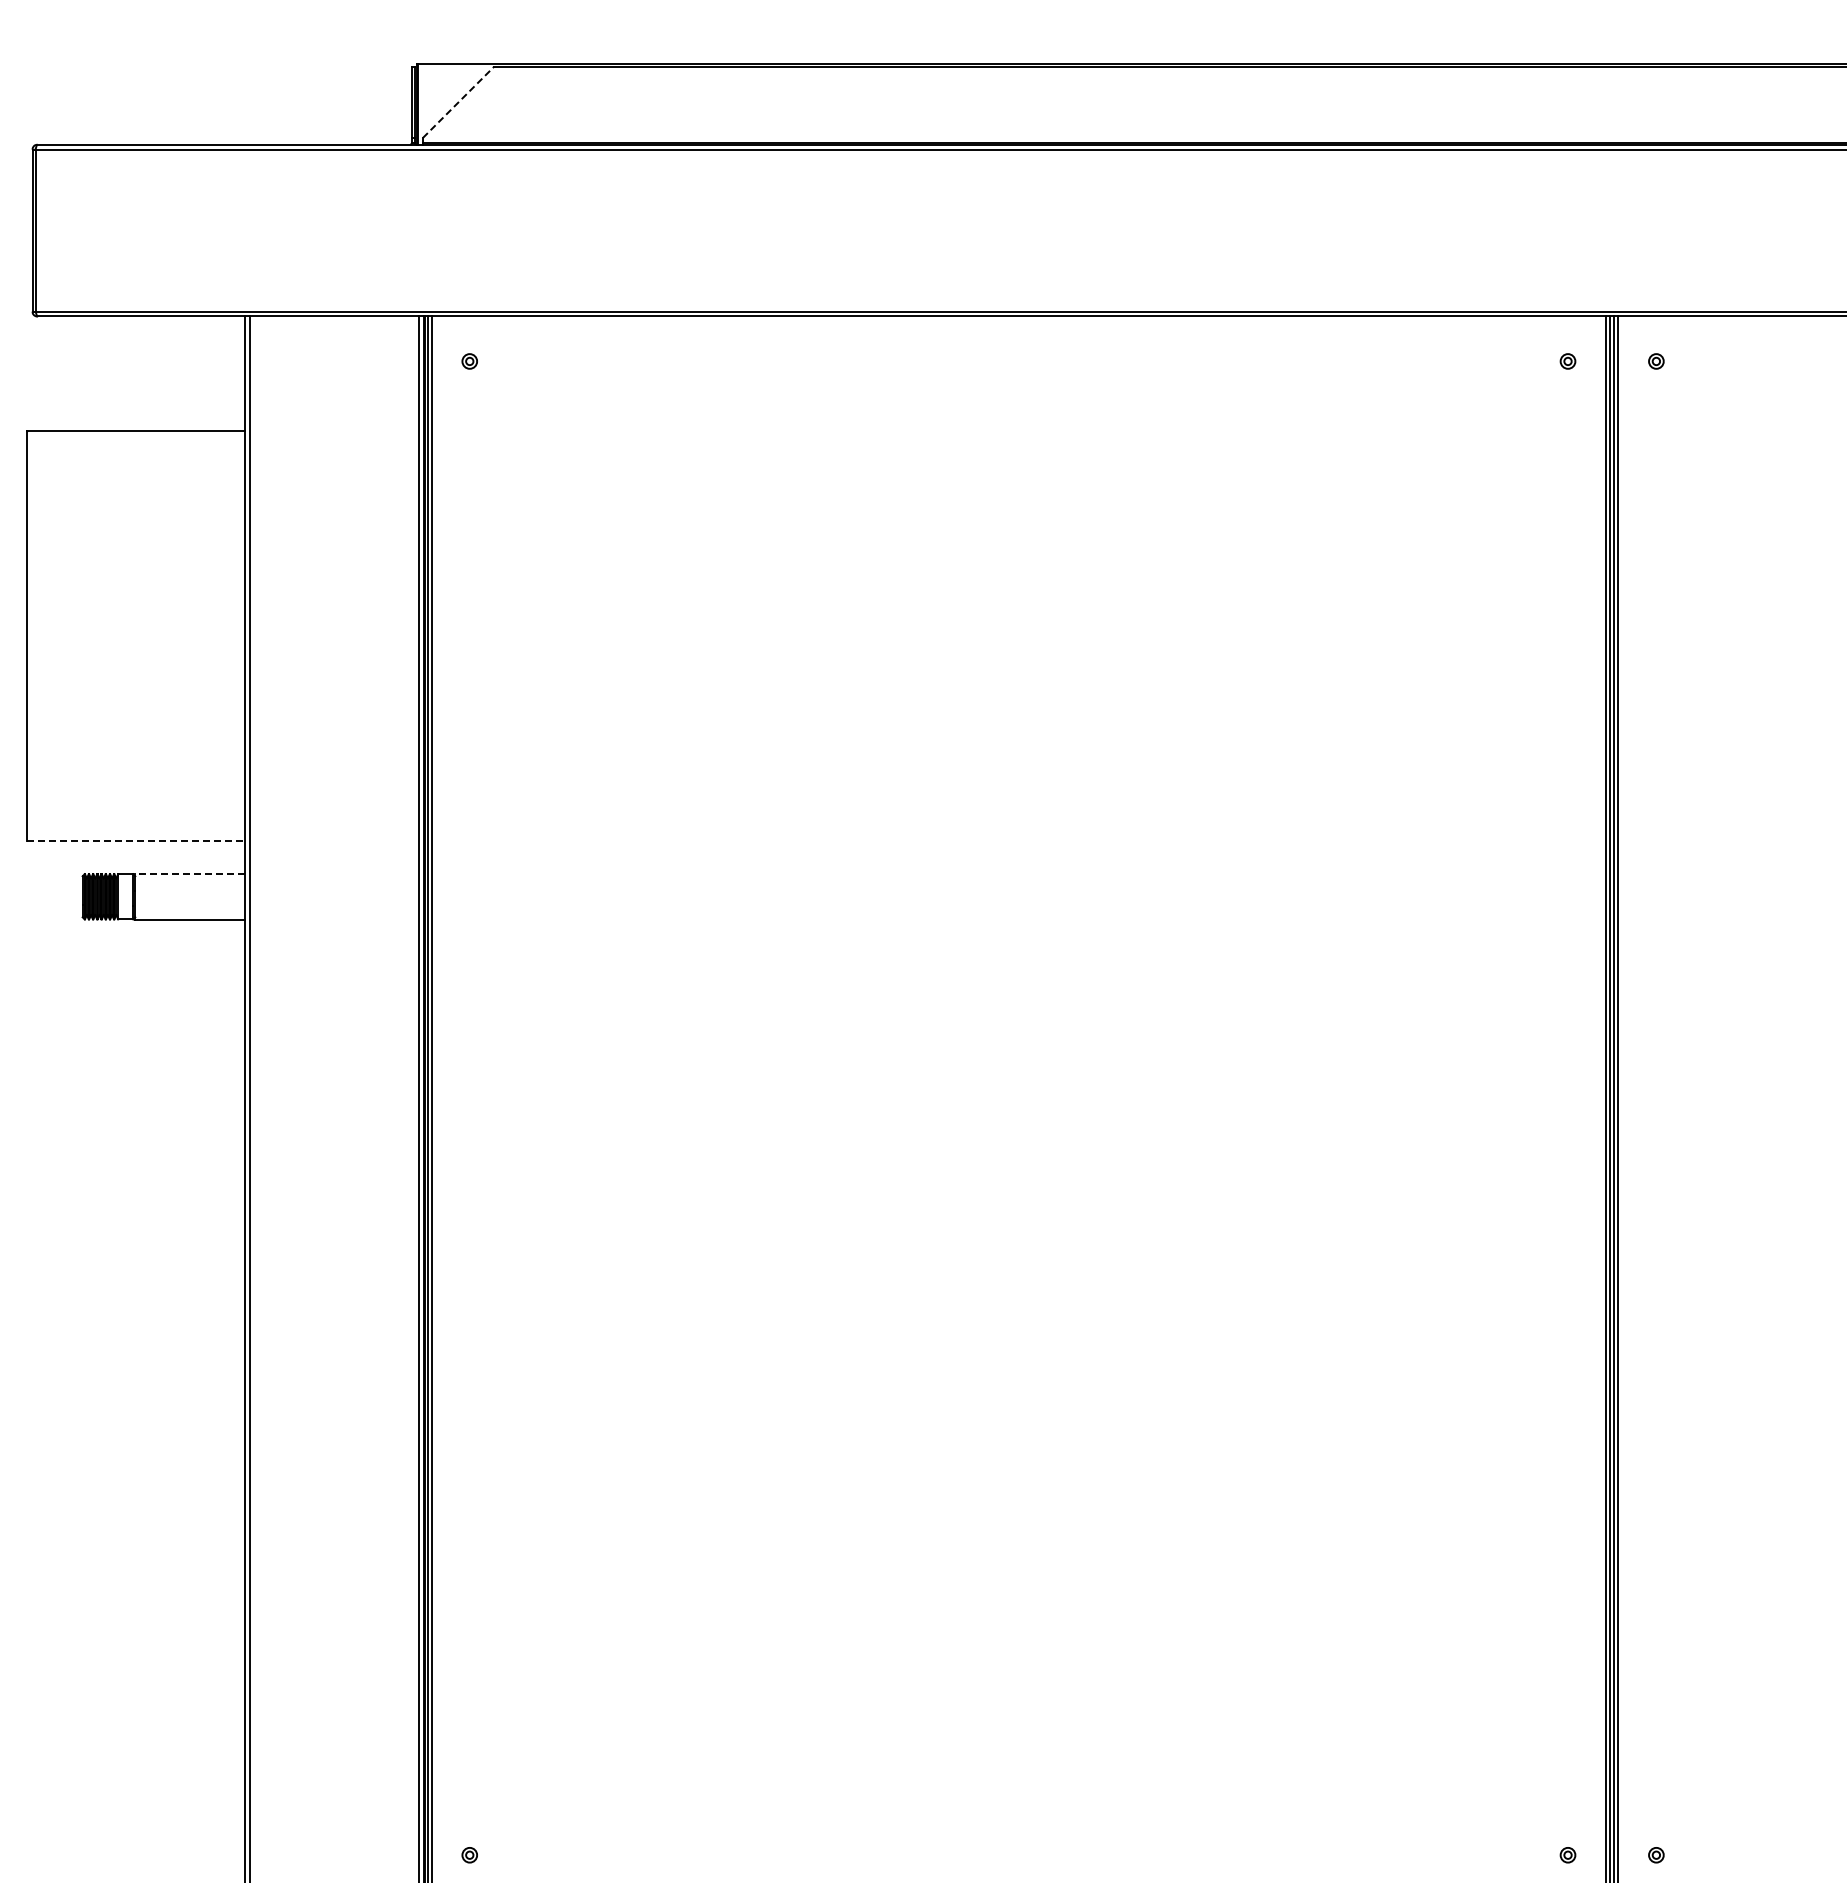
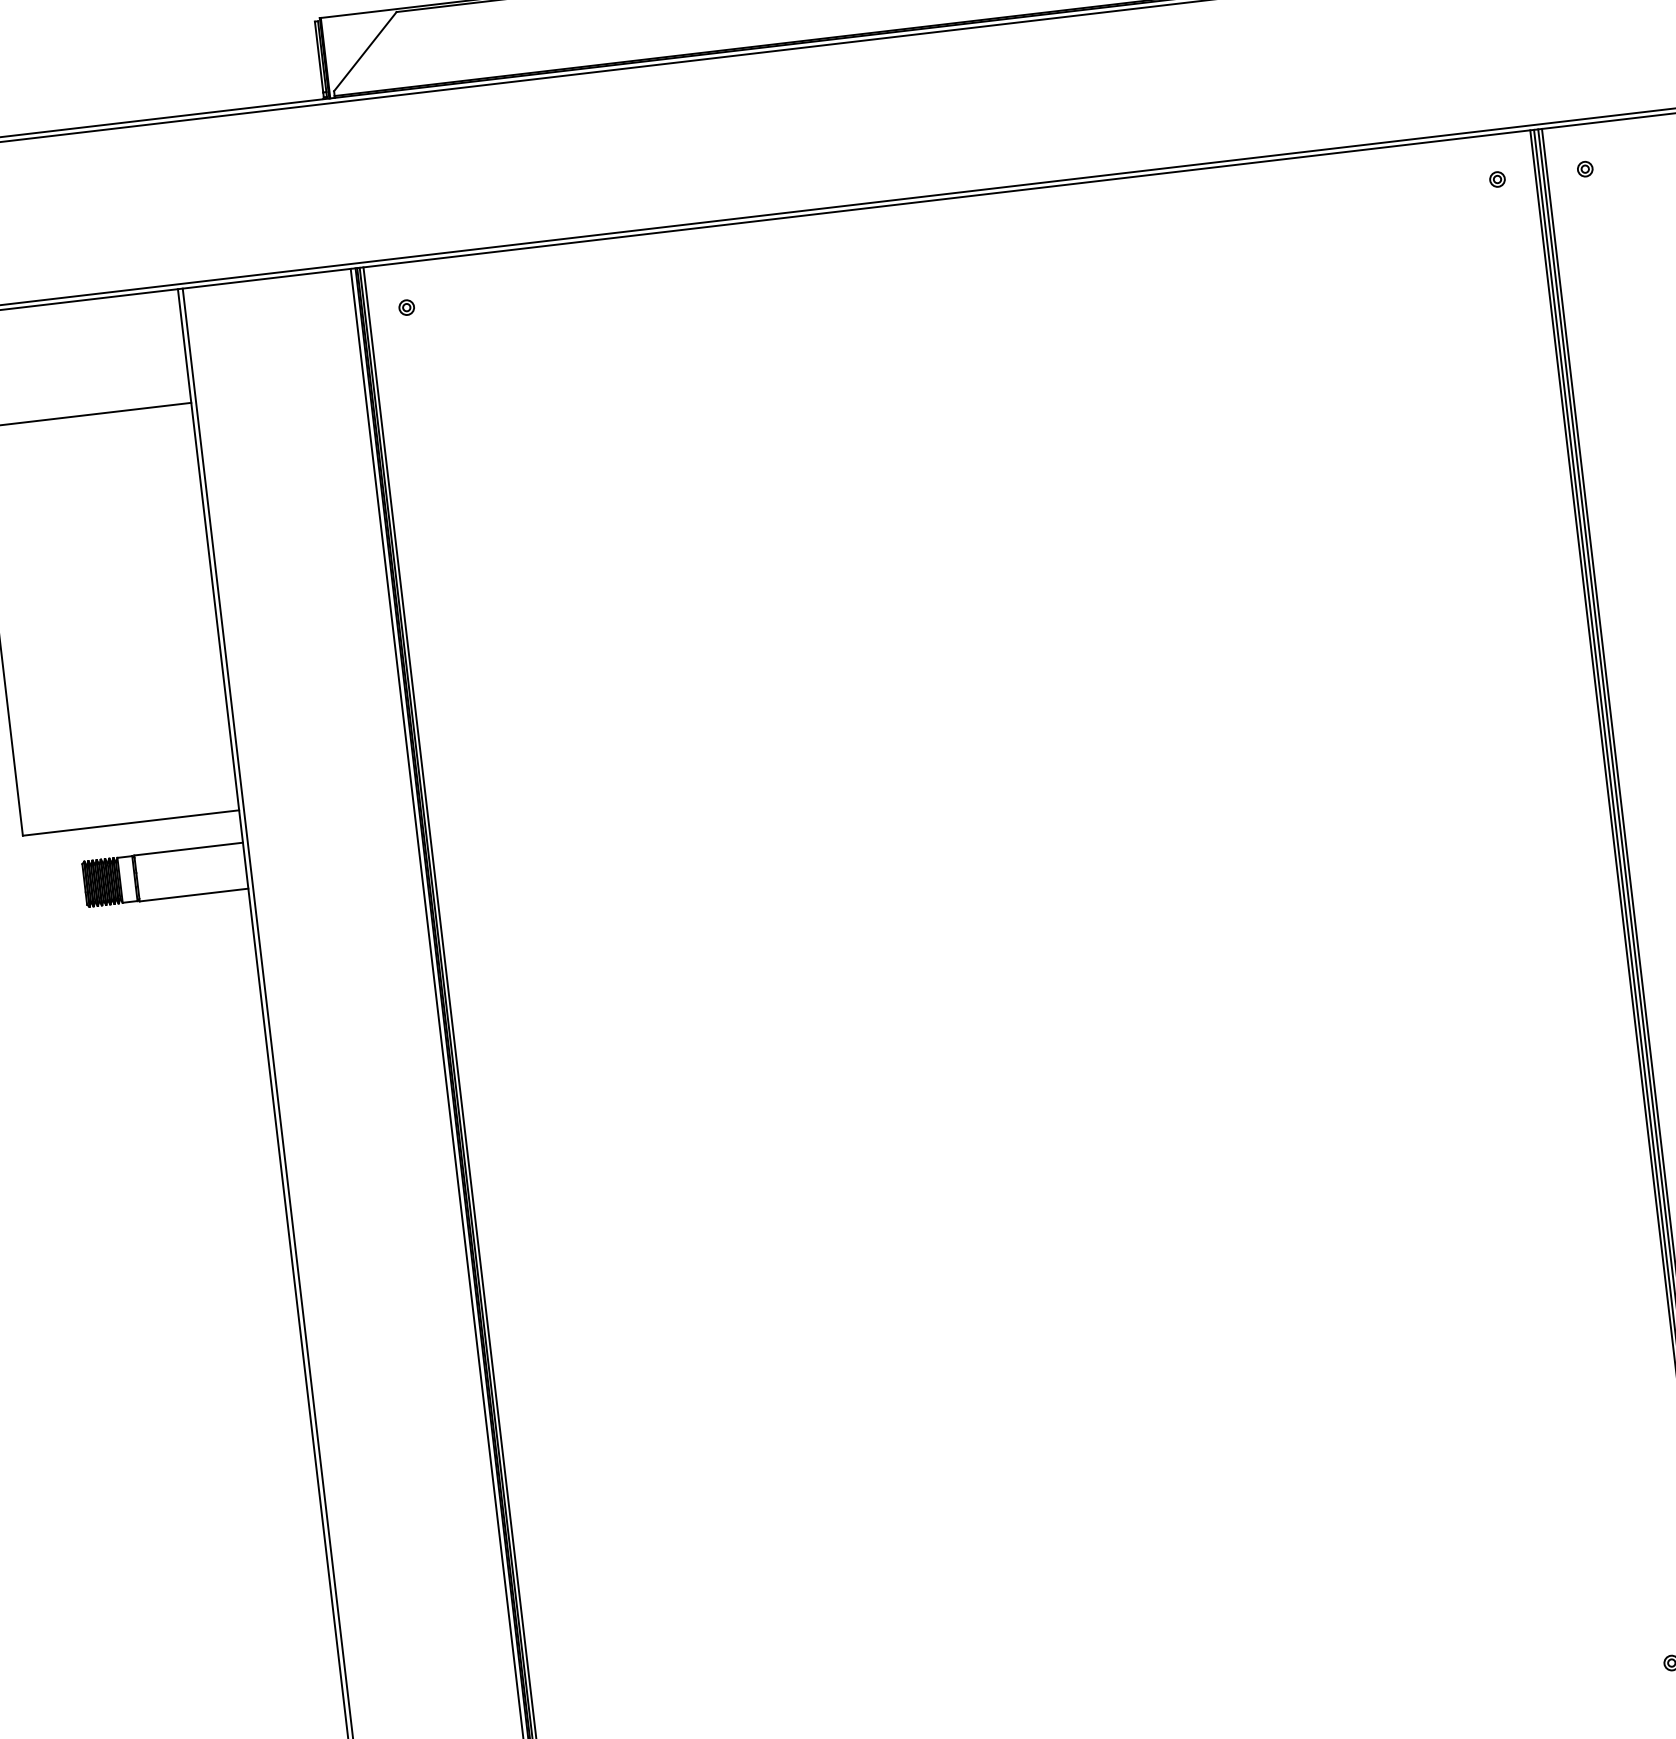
line: (458, 102) -> (365, 51), dashed -> solid
line: (135, 841) -> (130, 823), dashed -> solid
line: (189, 873) -> (188, 848), dashed -> solid

